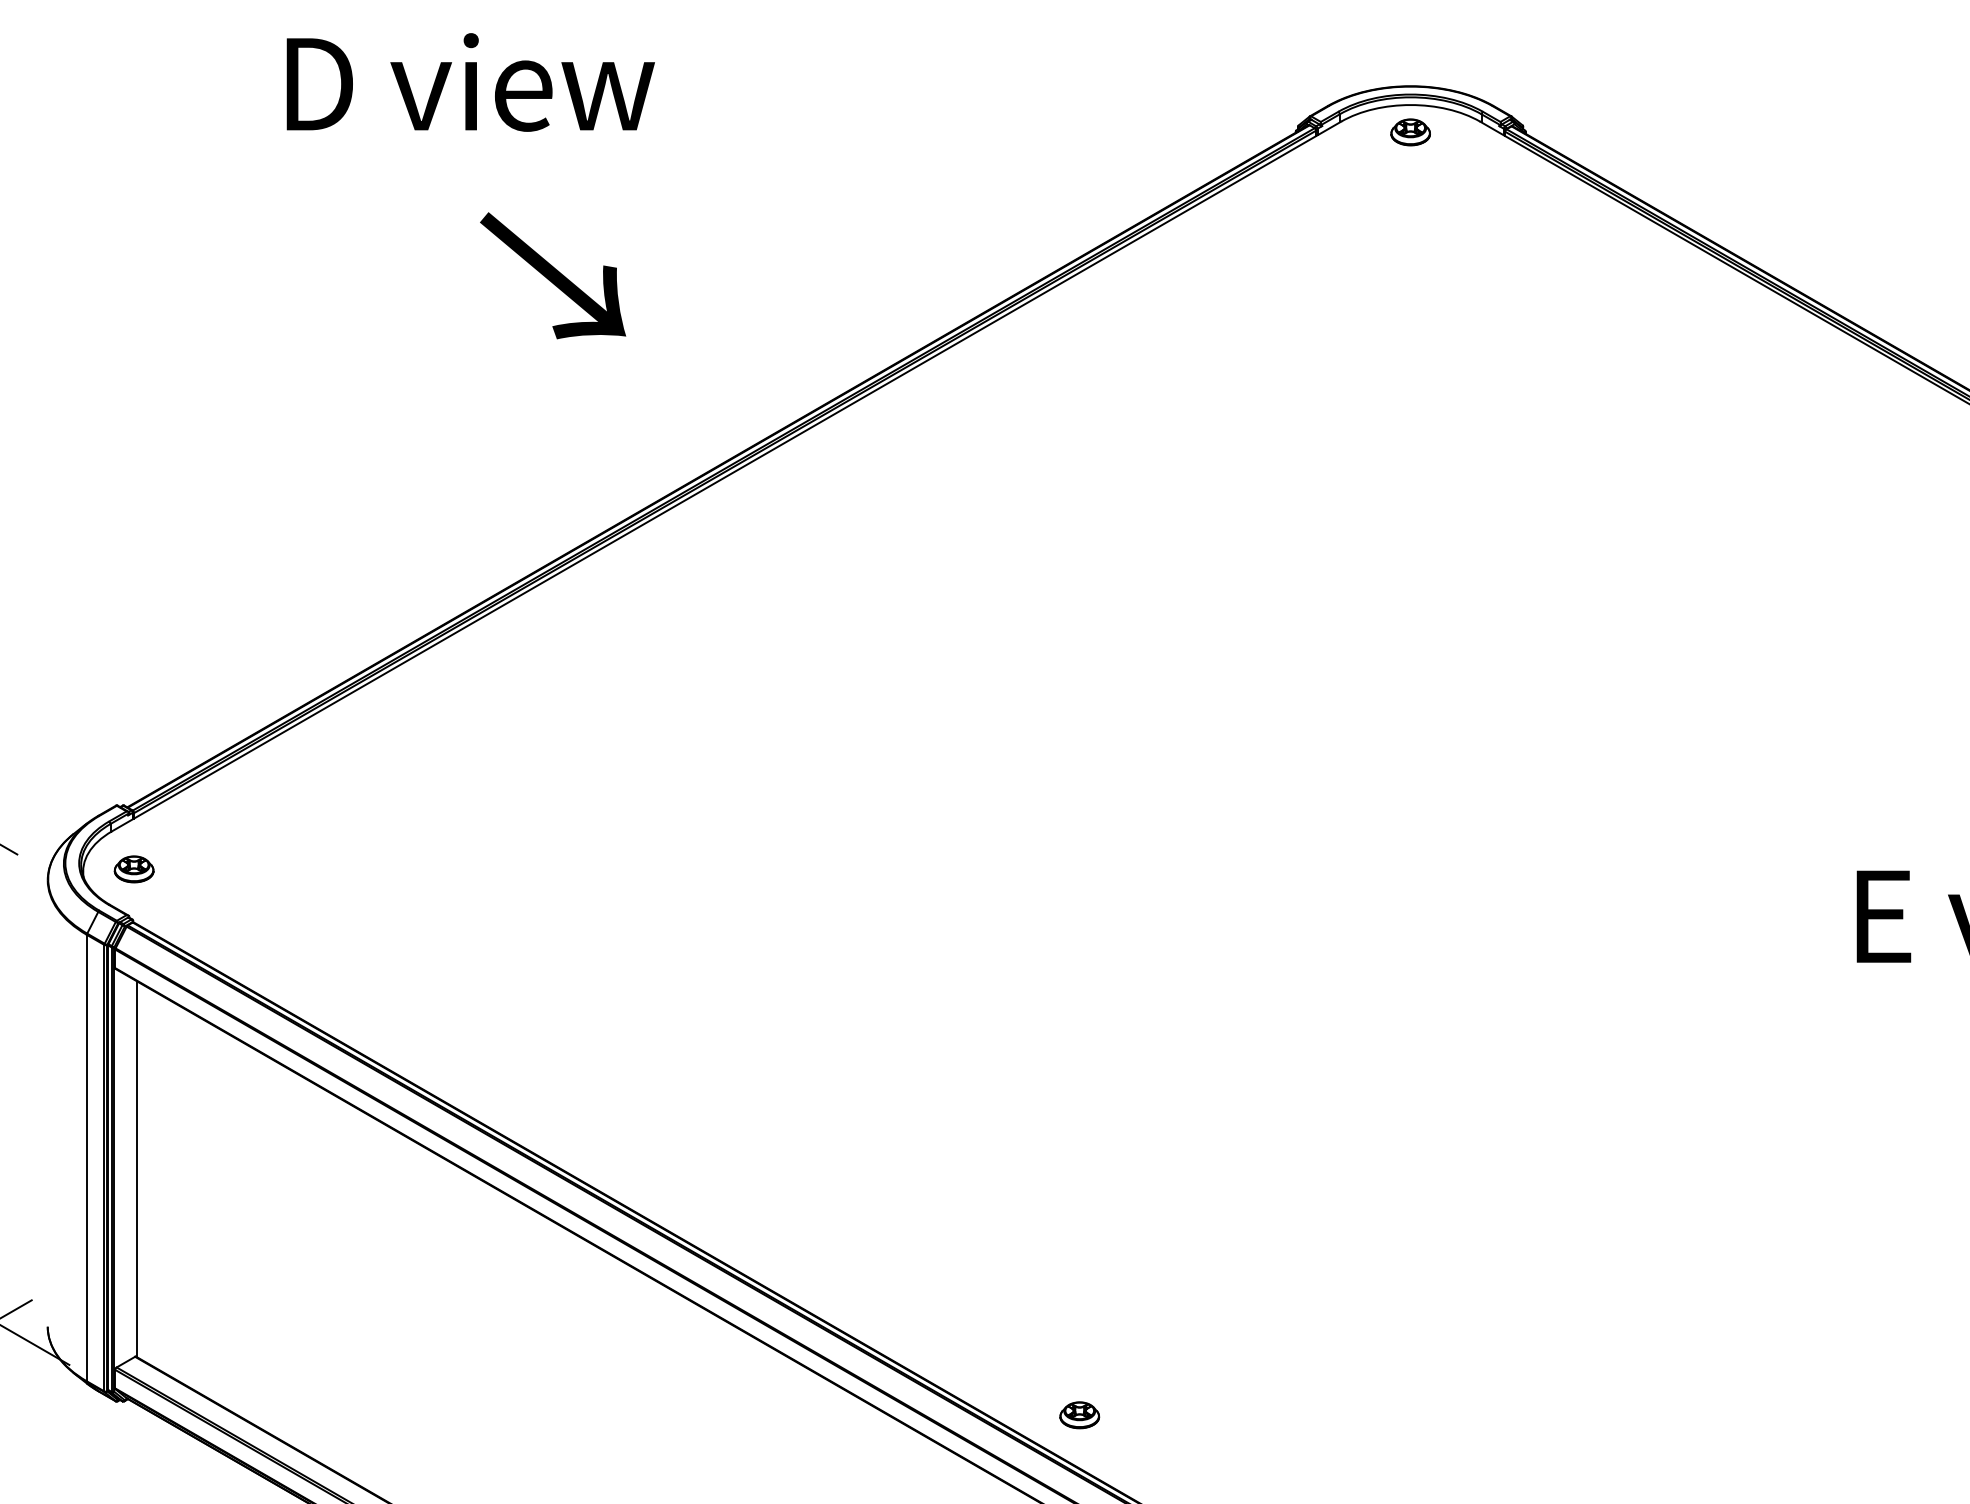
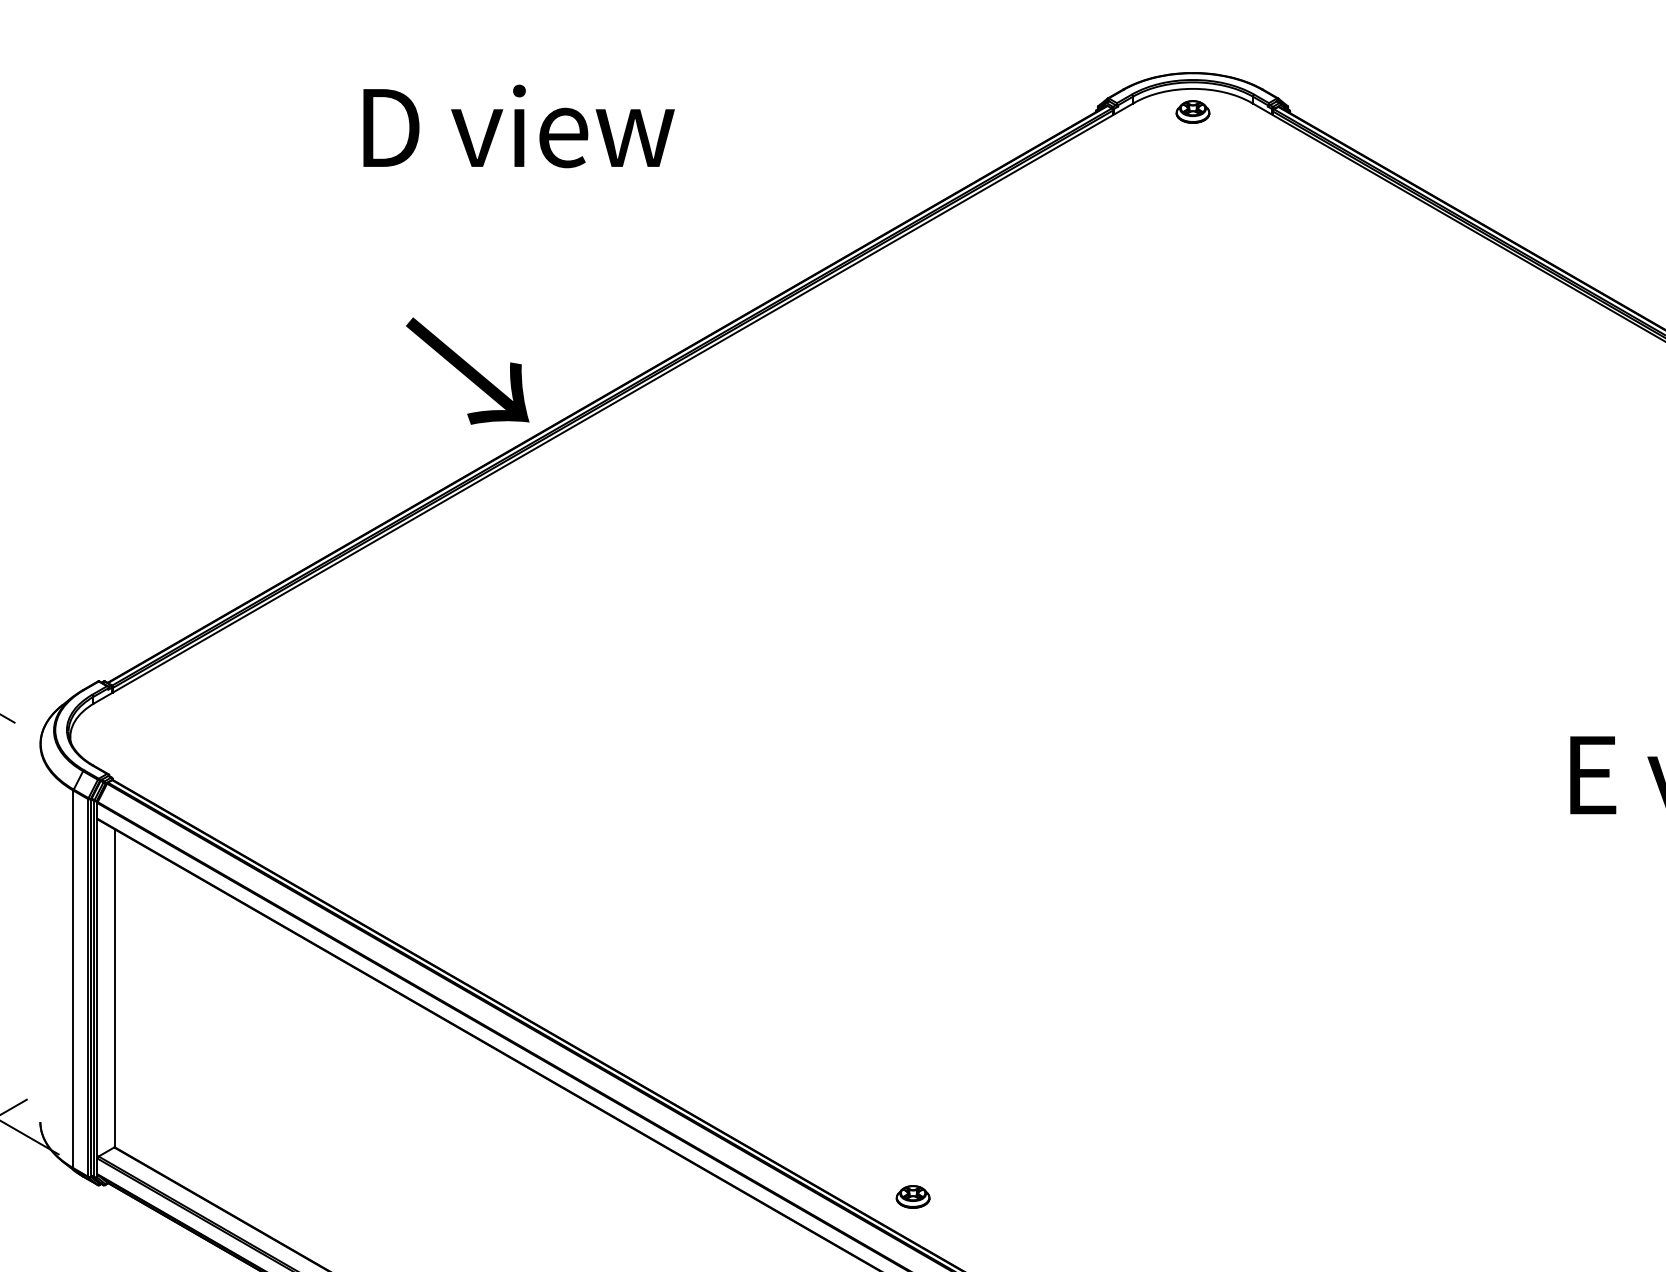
text: (470, 82) -> (518, 126), moved
text: (553, 275) -> (468, 370), moved
part: (133, 869) -> (112, 735), removed

